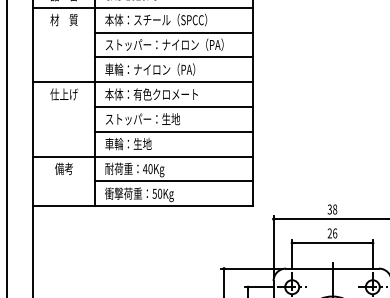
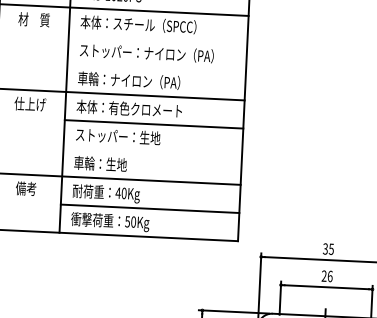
line: (173, 32) -> (157, 39), removed
line: (173, 57) -> (156, 68), removed
line: (173, 131) -> (152, 152), removed
text: (335, 209) -> (331, 249), 38 -> 35

